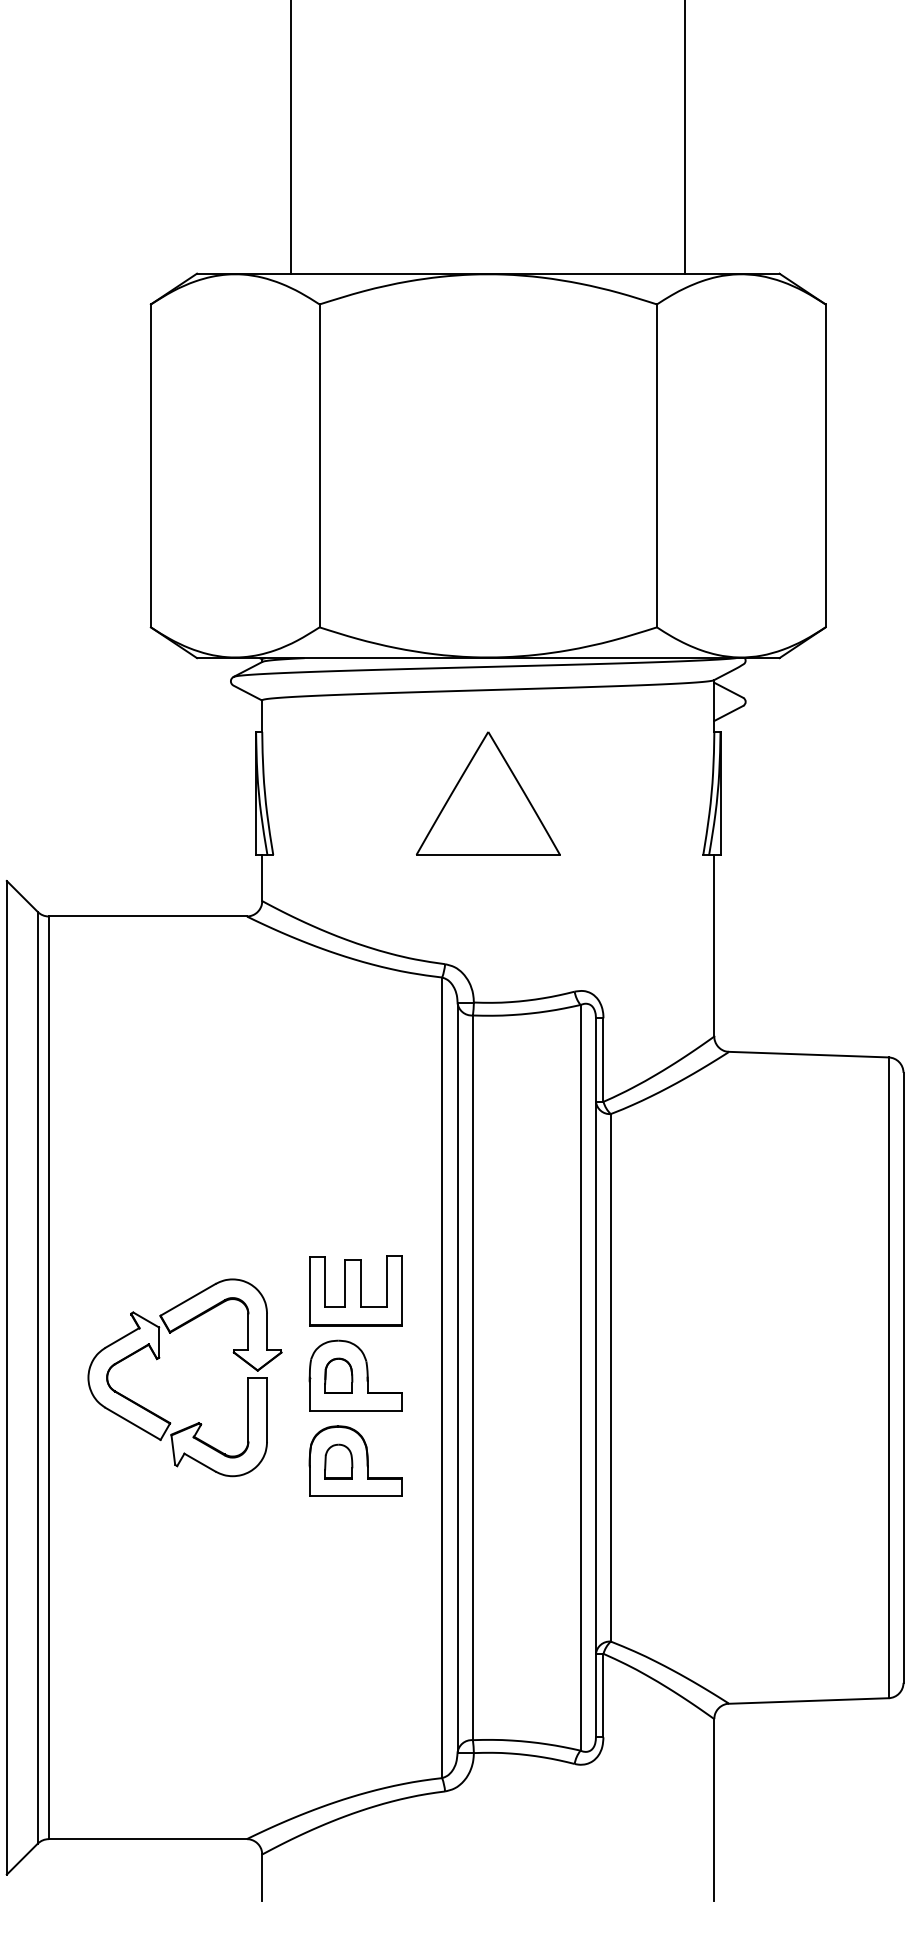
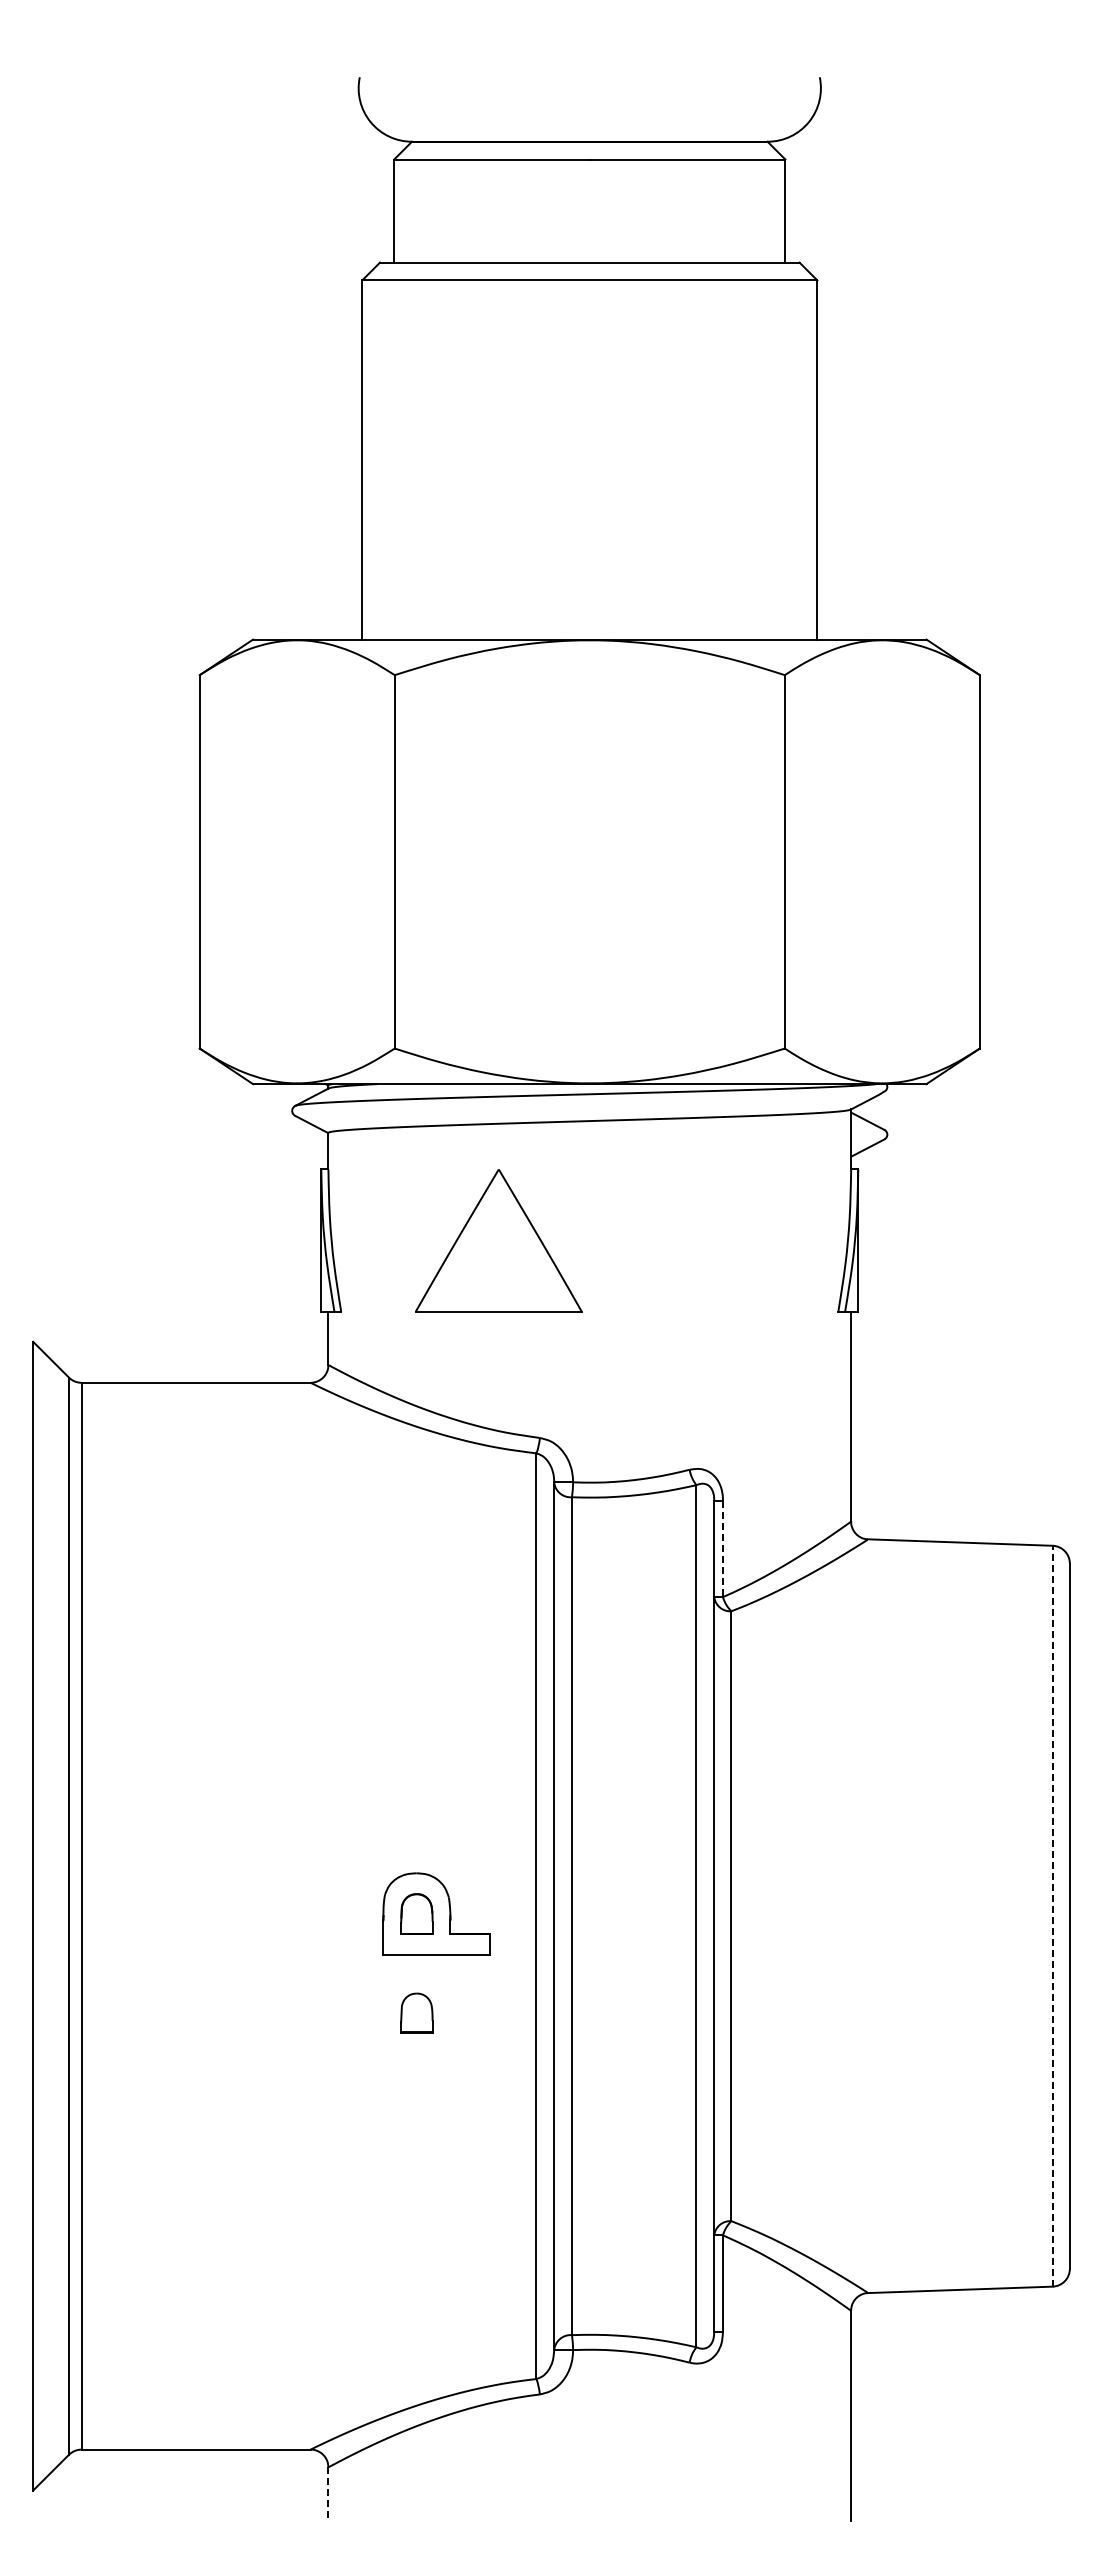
part: (488, 793) -> (498, 1240), moved
line: (603, 1060) -> (722, 1549), solid -> dashed
part: (355, 1290) -> (436, 1815), removed
part: (160, 1358) -> (210, 1893), removed
line: (888, 1377) -> (1052, 1915), solid -> dashed
part: (355, 1461) -> (436, 2012), removed
line: (262, 1877) -> (328, 2494), solid -> dashed

